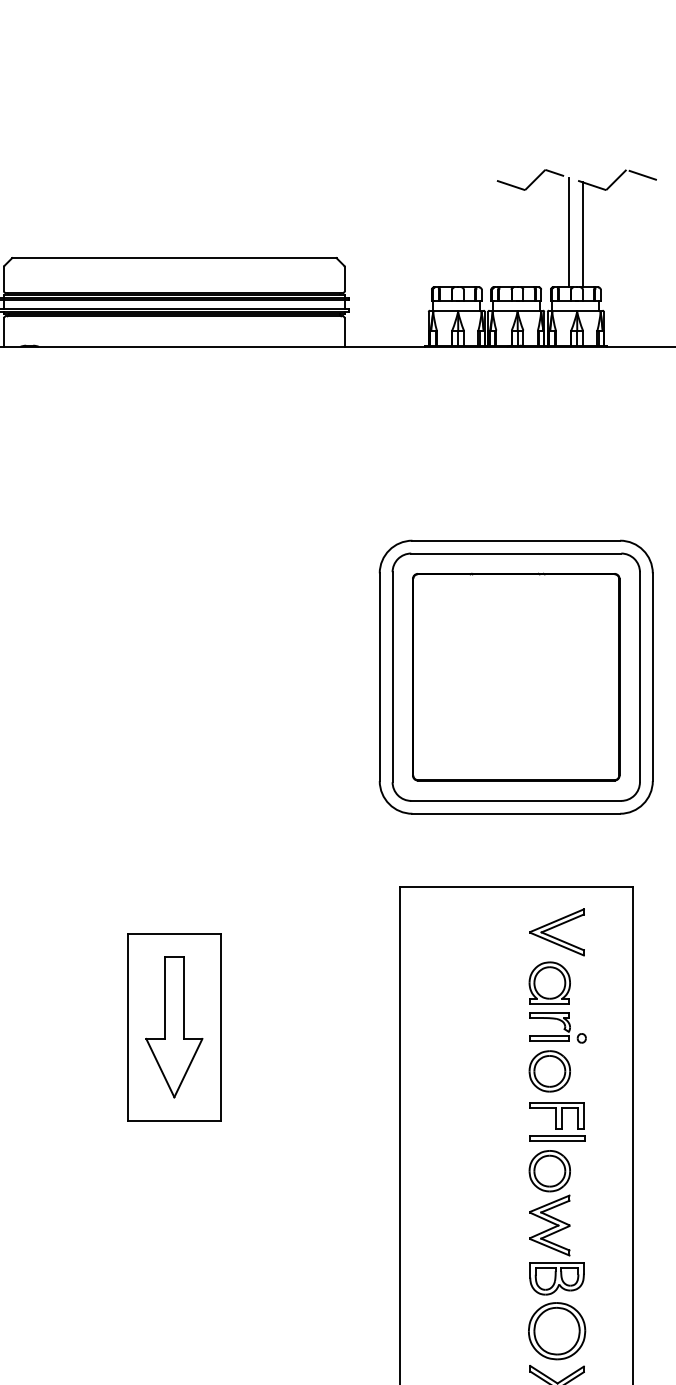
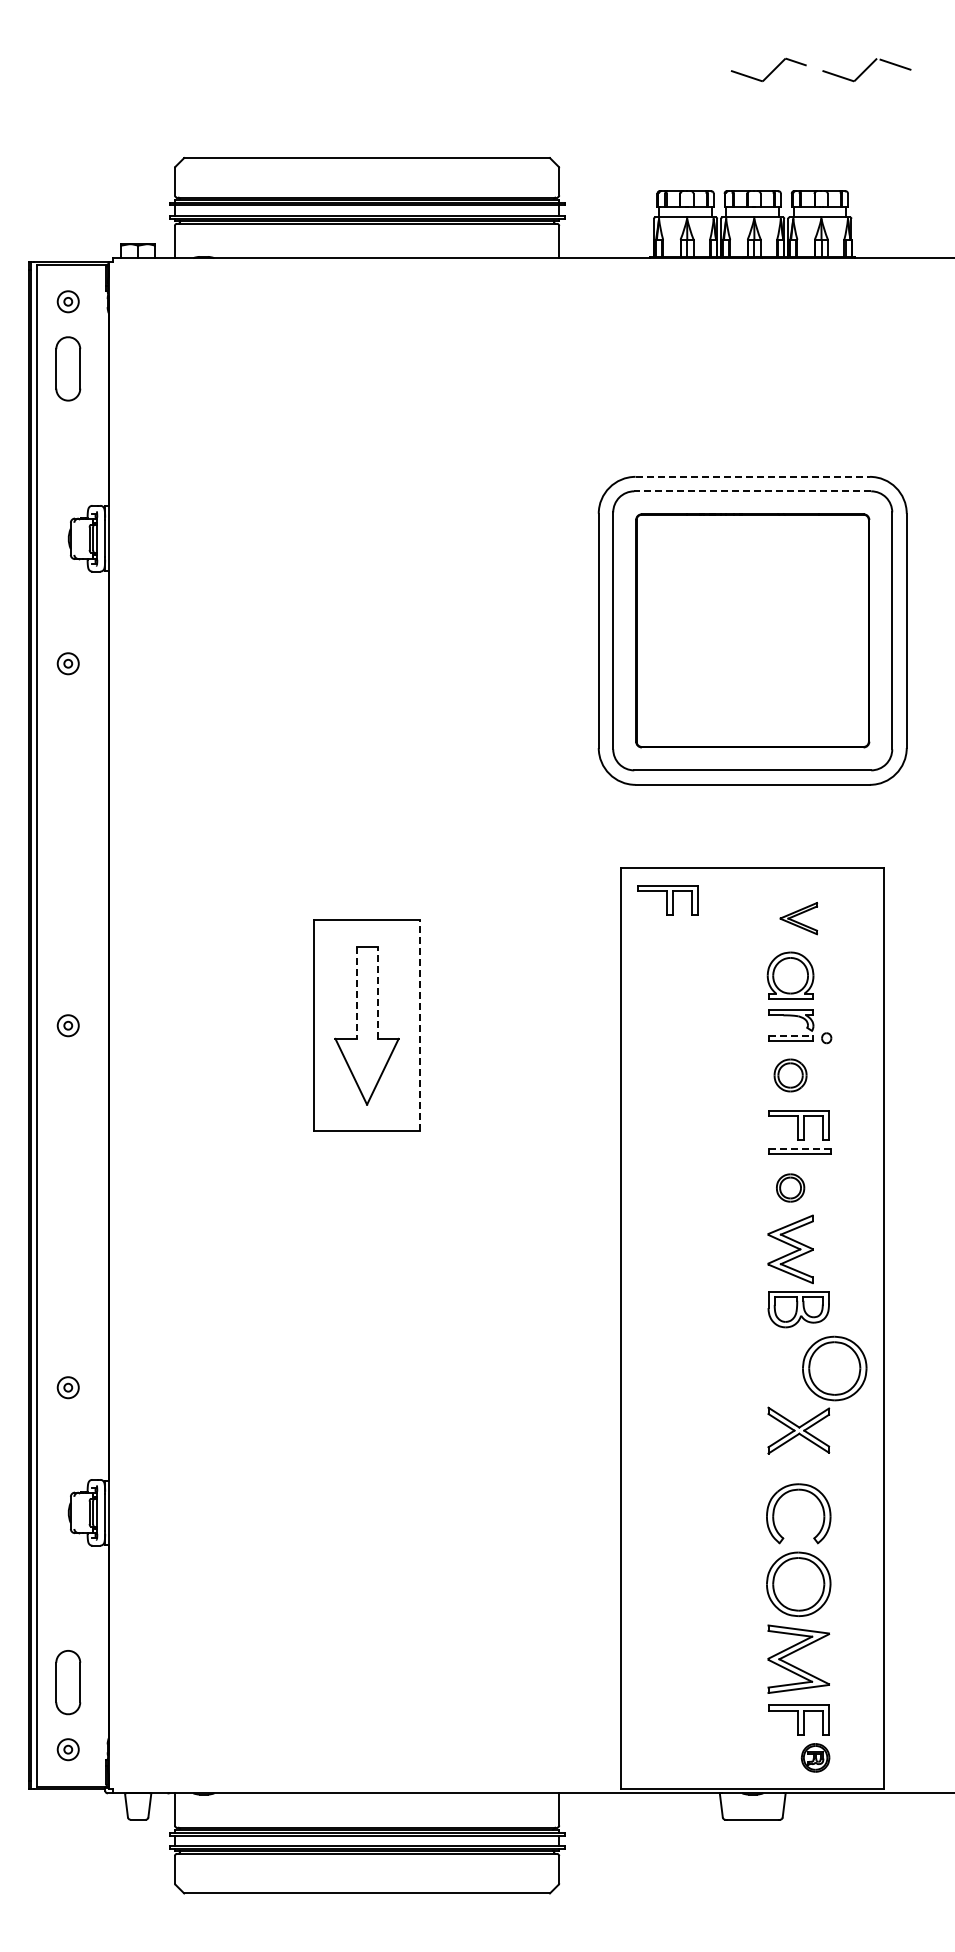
line: (568, 232) -> (811, 129), removed
line: (582, 234) -> (827, 131), removed
line: (516, 540) -> (753, 476), solid -> dashed
line: (516, 553) -> (752, 491), solid -> dashed
part: (440, 916) -> (667, 900), added
part: (556, 932) -> (798, 918), size x0.6
line: (183, 997) -> (377, 992), solid -> dashed
line: (164, 998) -> (356, 993), solid -> dashed
line: (220, 1027) -> (419, 1025), solid -> dashed
line: (550, 1035) -> (791, 1035), solid -> dashed
part: (549, 1071) -> (790, 1075), size x0.7
line: (558, 1136) -> (800, 1148), solid -> dashed
part: (549, 1170) -> (790, 1187), size x0.6
part: (556, 1331) -> (834, 1368), moved

